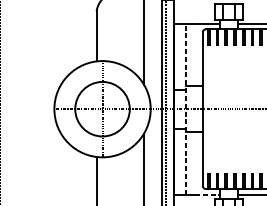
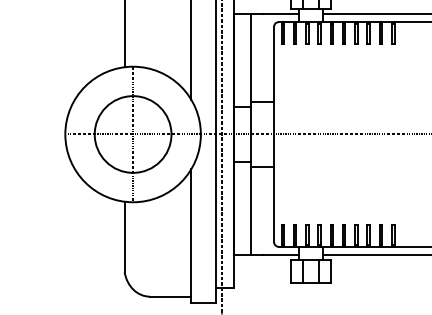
line: (185, 109) -> (250, 134), dashed -> solid
line: (207, 194) -> (280, 254), dashed -> solid

